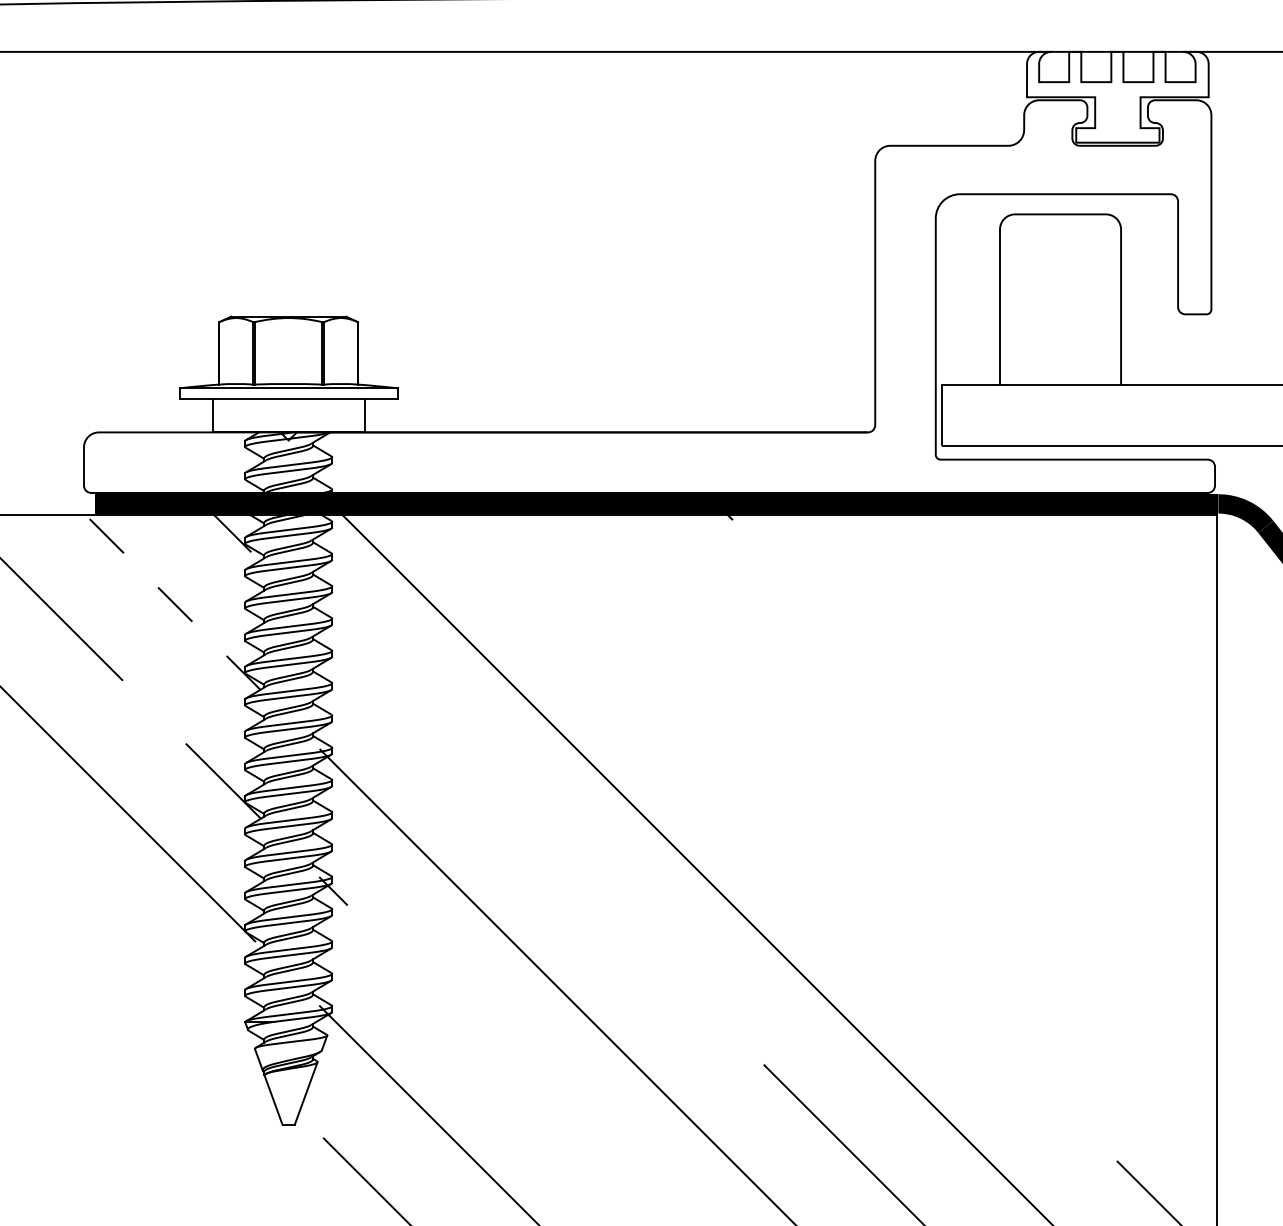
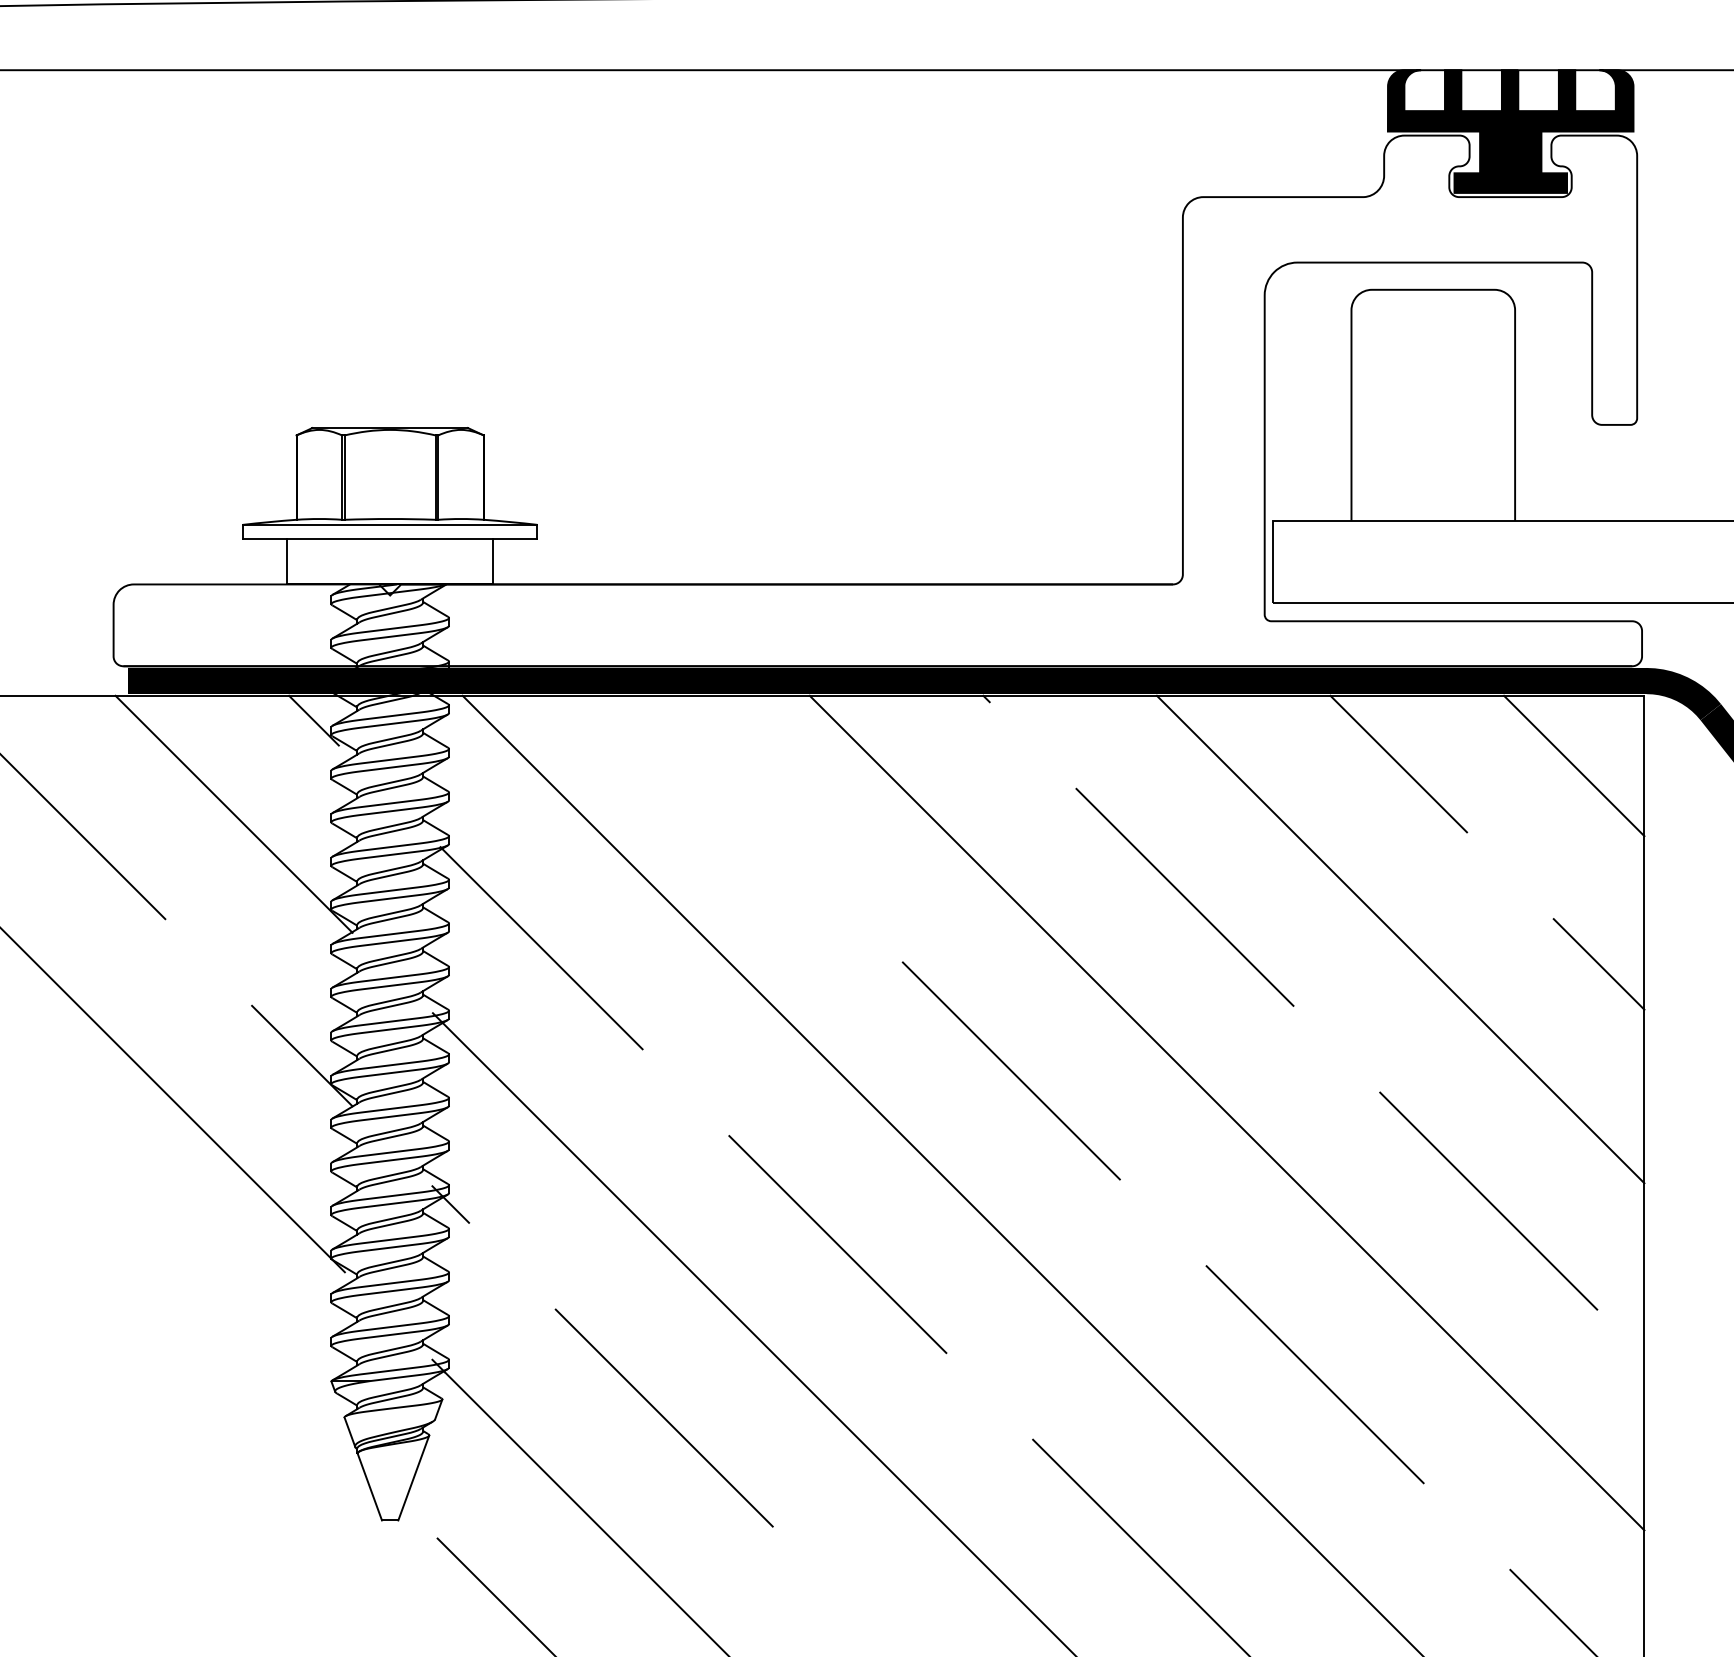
fill: (1117, 96) -> (1510, 130), added
line: (1034, 564) -> (1398, 762), added
line: (1164, 566) -> (1573, 765), added
line: (172, 602) -> (233, 814), dashed -> solid
line: (876, 663) -> (1184, 896), added
line: (1036, 694) -> (1400, 938), added
line: (400, 701) -> (541, 948), added
line: (1182, 713) -> (1598, 964), added
line: (748, 792) -> (1011, 1071), added
line: (907, 823) -> (1226, 1112), added
line: (1101, 888) -> (1488, 1200), added
line: (619, 920) -> (837, 1244), added
line: (972, 1016) -> (1314, 1373), added
line: (491, 1049) -> (664, 1418), added

